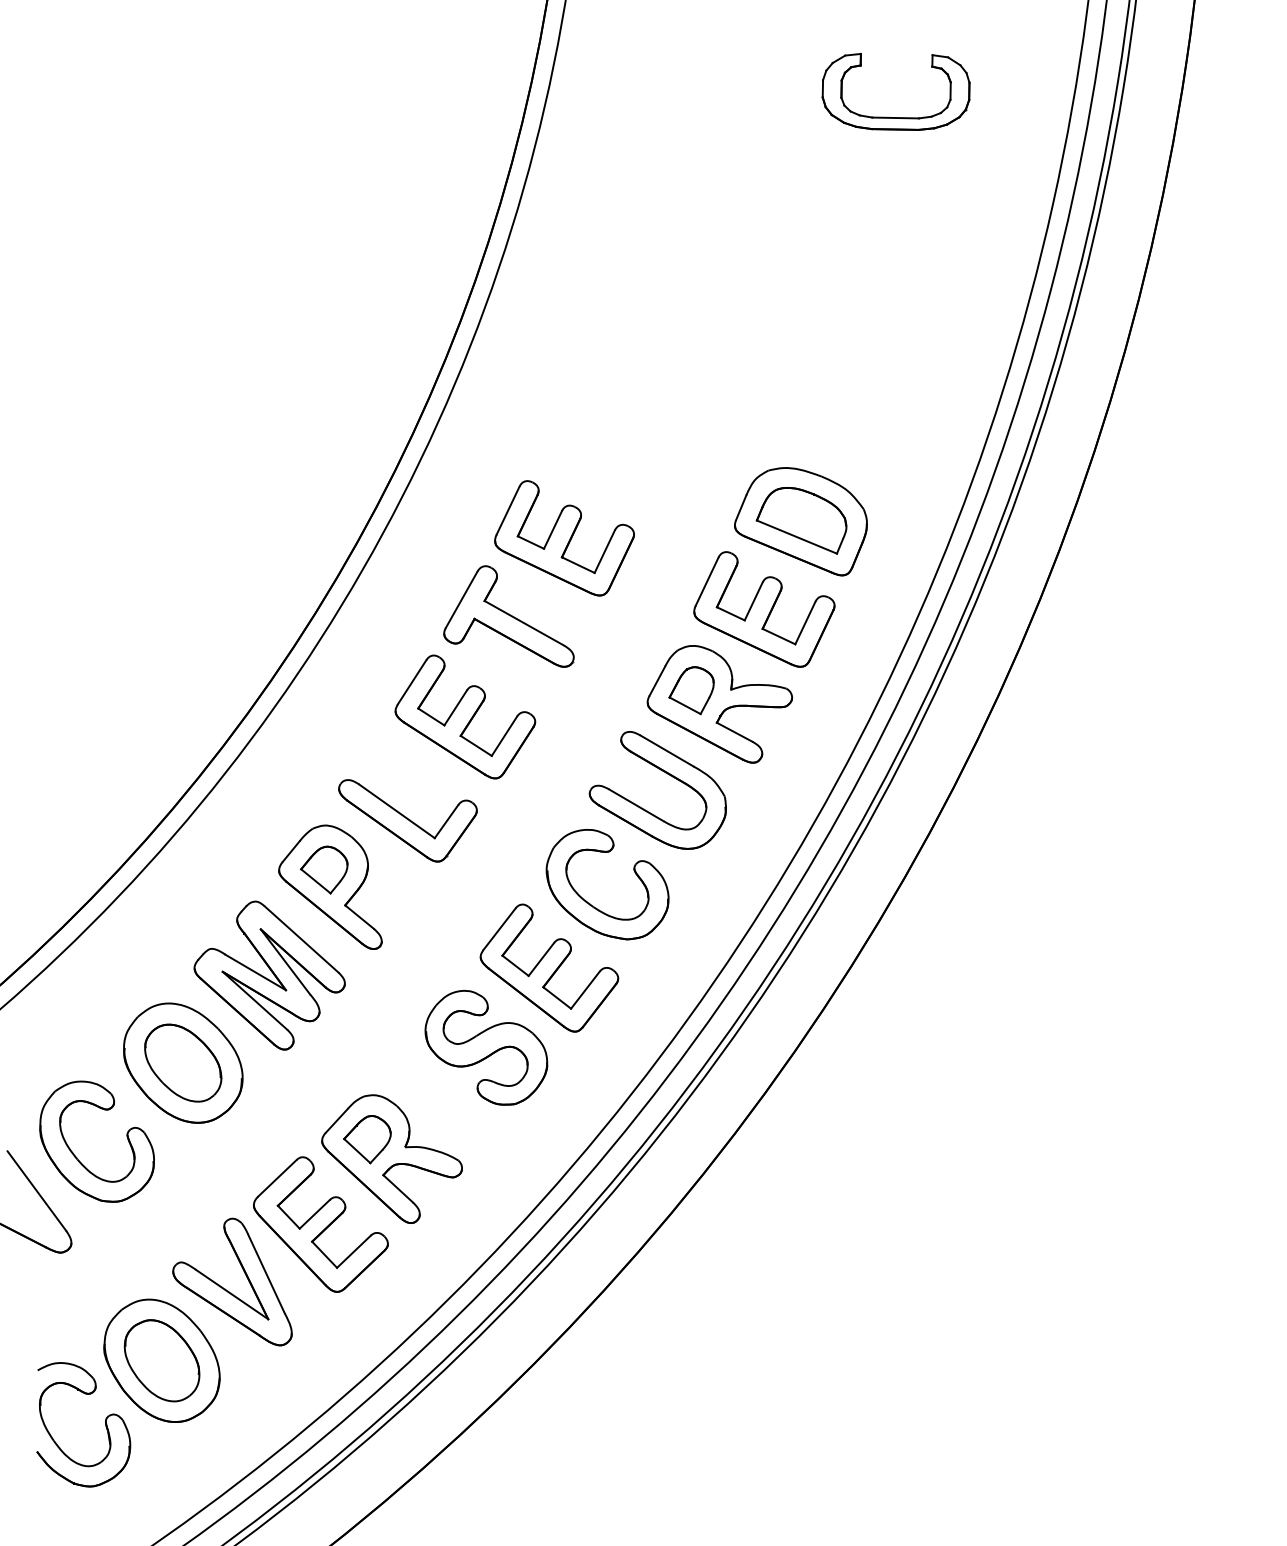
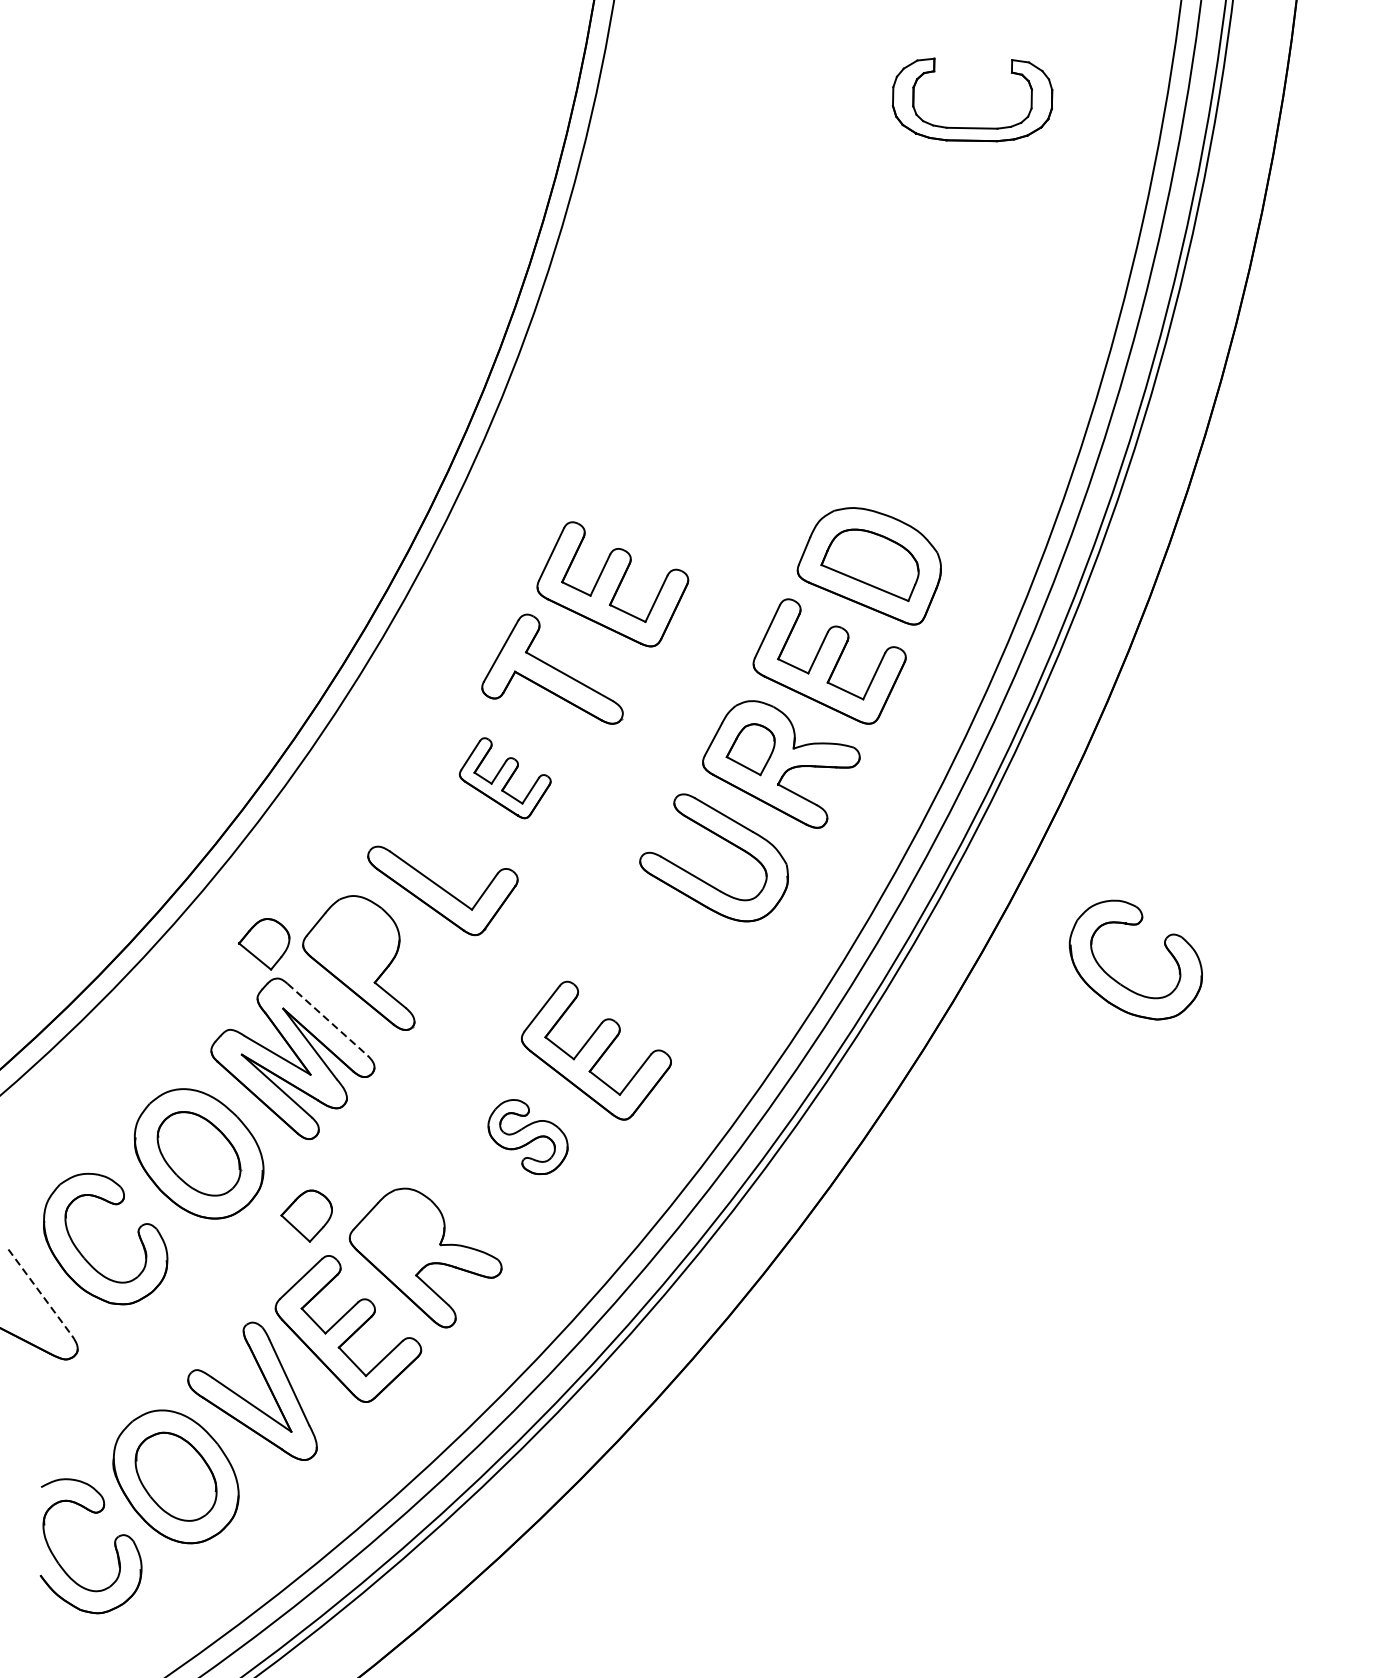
part: (465, 716) -> (505, 777), size x0.6
part: (324, 869) -> (264, 943), moved
part: (593, 905) -> (1120, 982), moved
line: (302, 939) -> (328, 1019), solid -> dashed
part: (486, 1047) -> (528, 1136), size x0.6
part: (367, 1139) -> (306, 1216), moved
line: (37, 1191) -> (40, 1293), solid -> dashed

